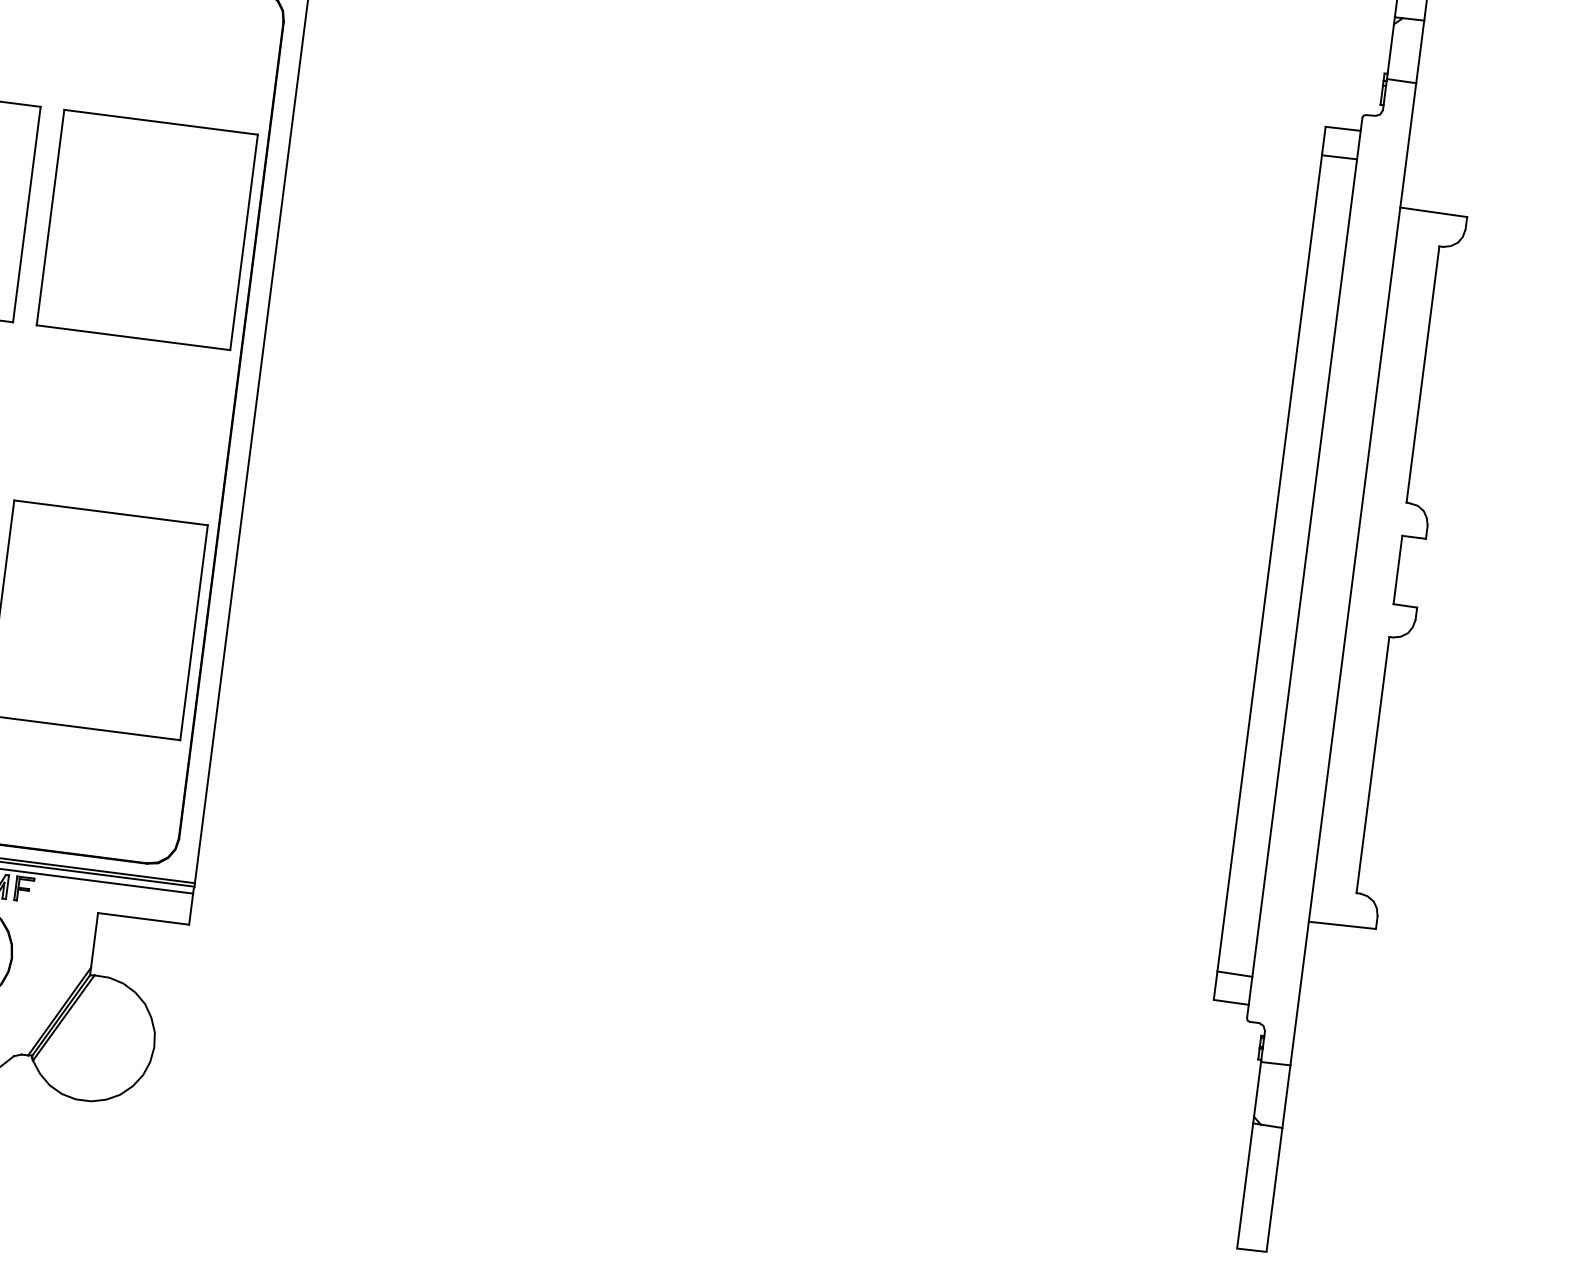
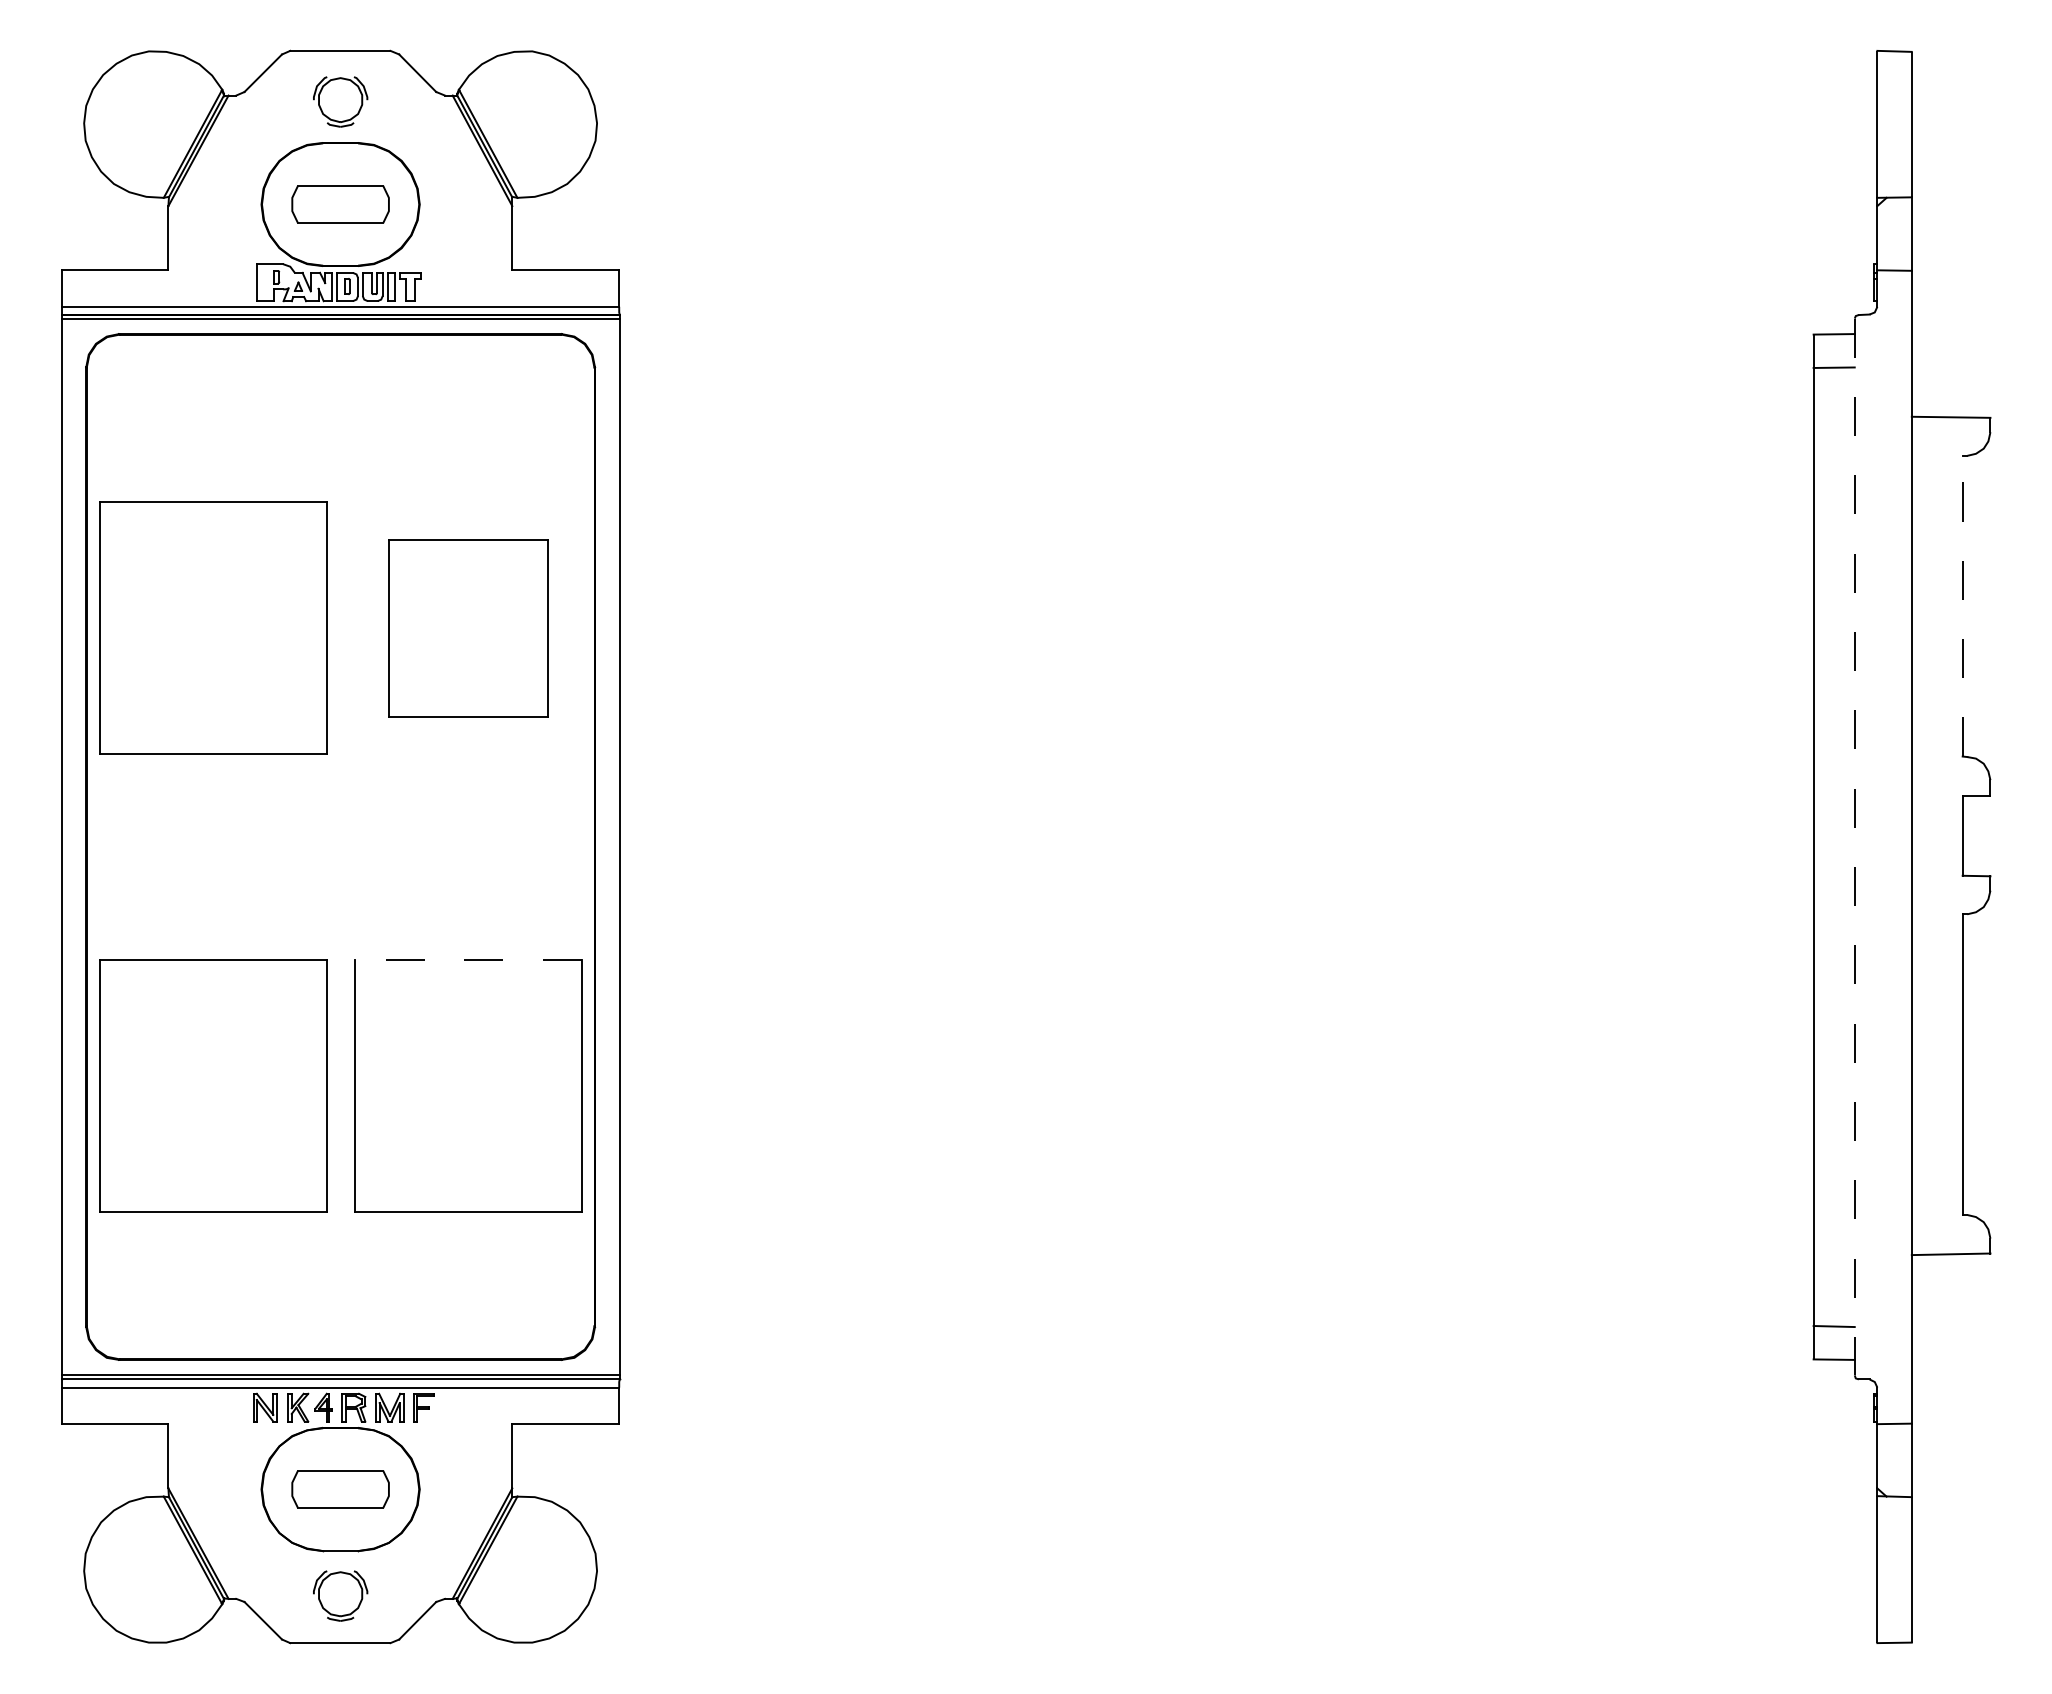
part: (147, 229) -> (468, 627), size x0.7
line: (1422, 373) -> (1962, 605), solid -> dashed
line: (111, 513) -> (468, 960), solid -> dashed
line: (1304, 568) -> (1854, 847), solid -> dashed

